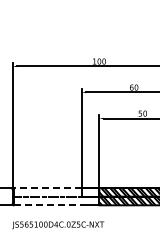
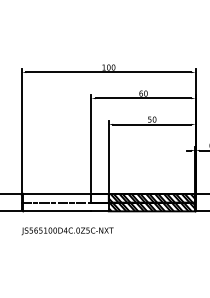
line: (47, 187) -> (56, 193), dashed -> solid
line: (48, 205) -> (57, 211), dashed -> solid

